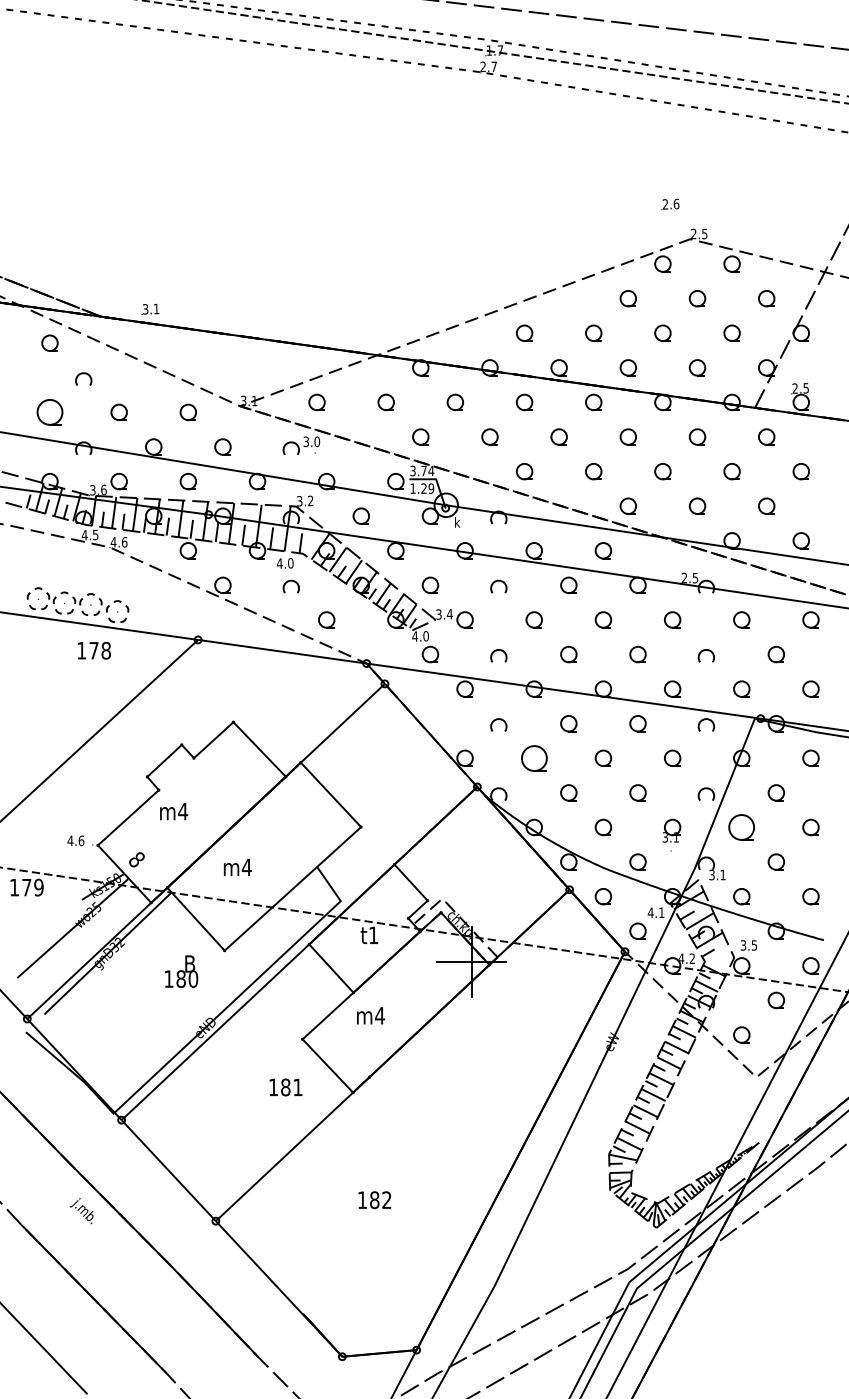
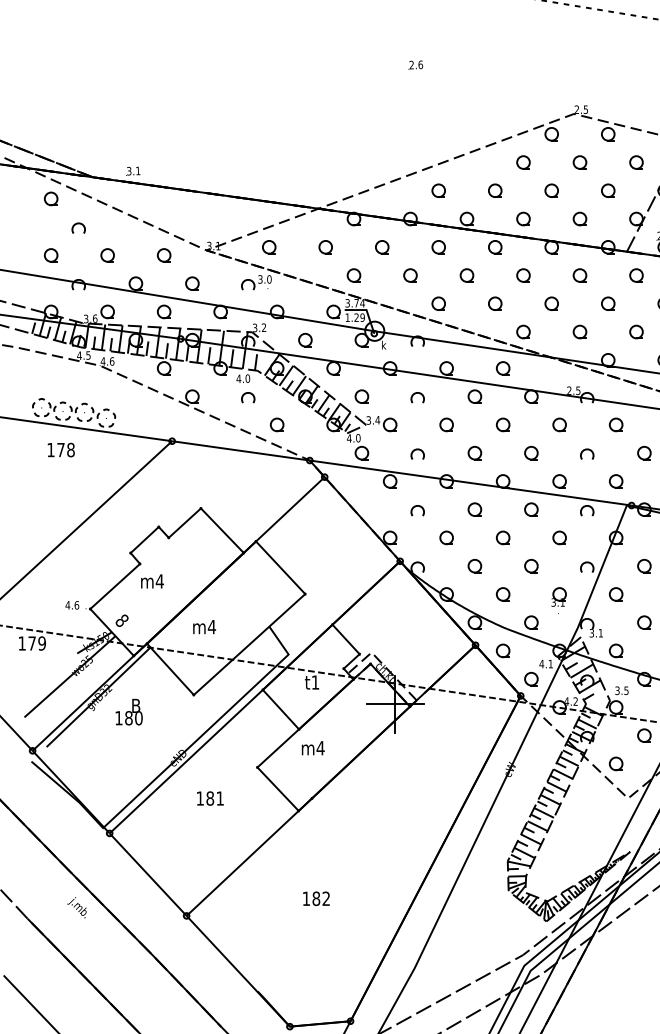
text: (670, 204) -> (415, 65), moved
part: (49, 412) -> (50, 255), size x0.62
text: (93, 650) -> (60, 449), moved
part: (533, 757) -> (446, 537), size x0.62
part: (741, 827) -> (615, 594), size x0.62
text: (181, 971) -> (129, 712), moved
text: (285, 1087) -> (210, 798), moved

